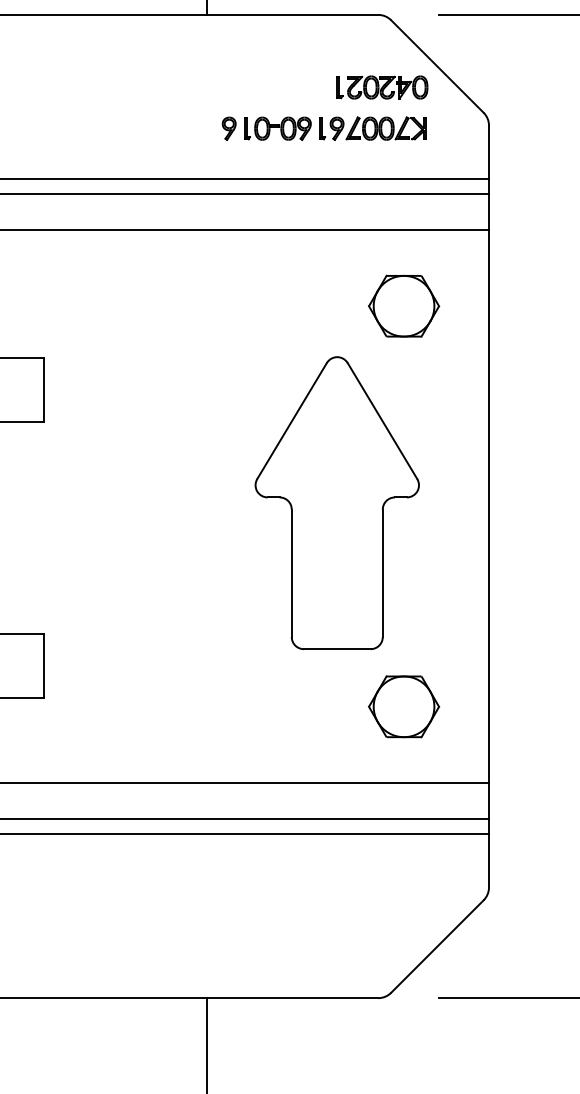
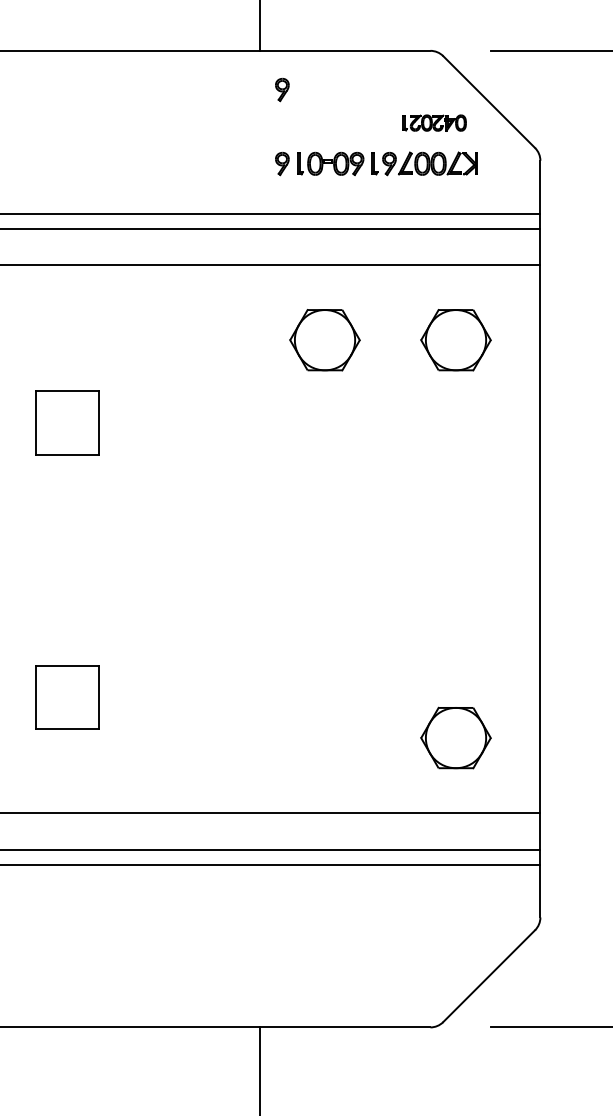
part: (229, 53) -> (282, 89), added
part: (382, 88) -> (434, 123), size x0.7
part: (271, 306) -> (324, 340), added
part: (337, 502) -> (389, 535), removed

